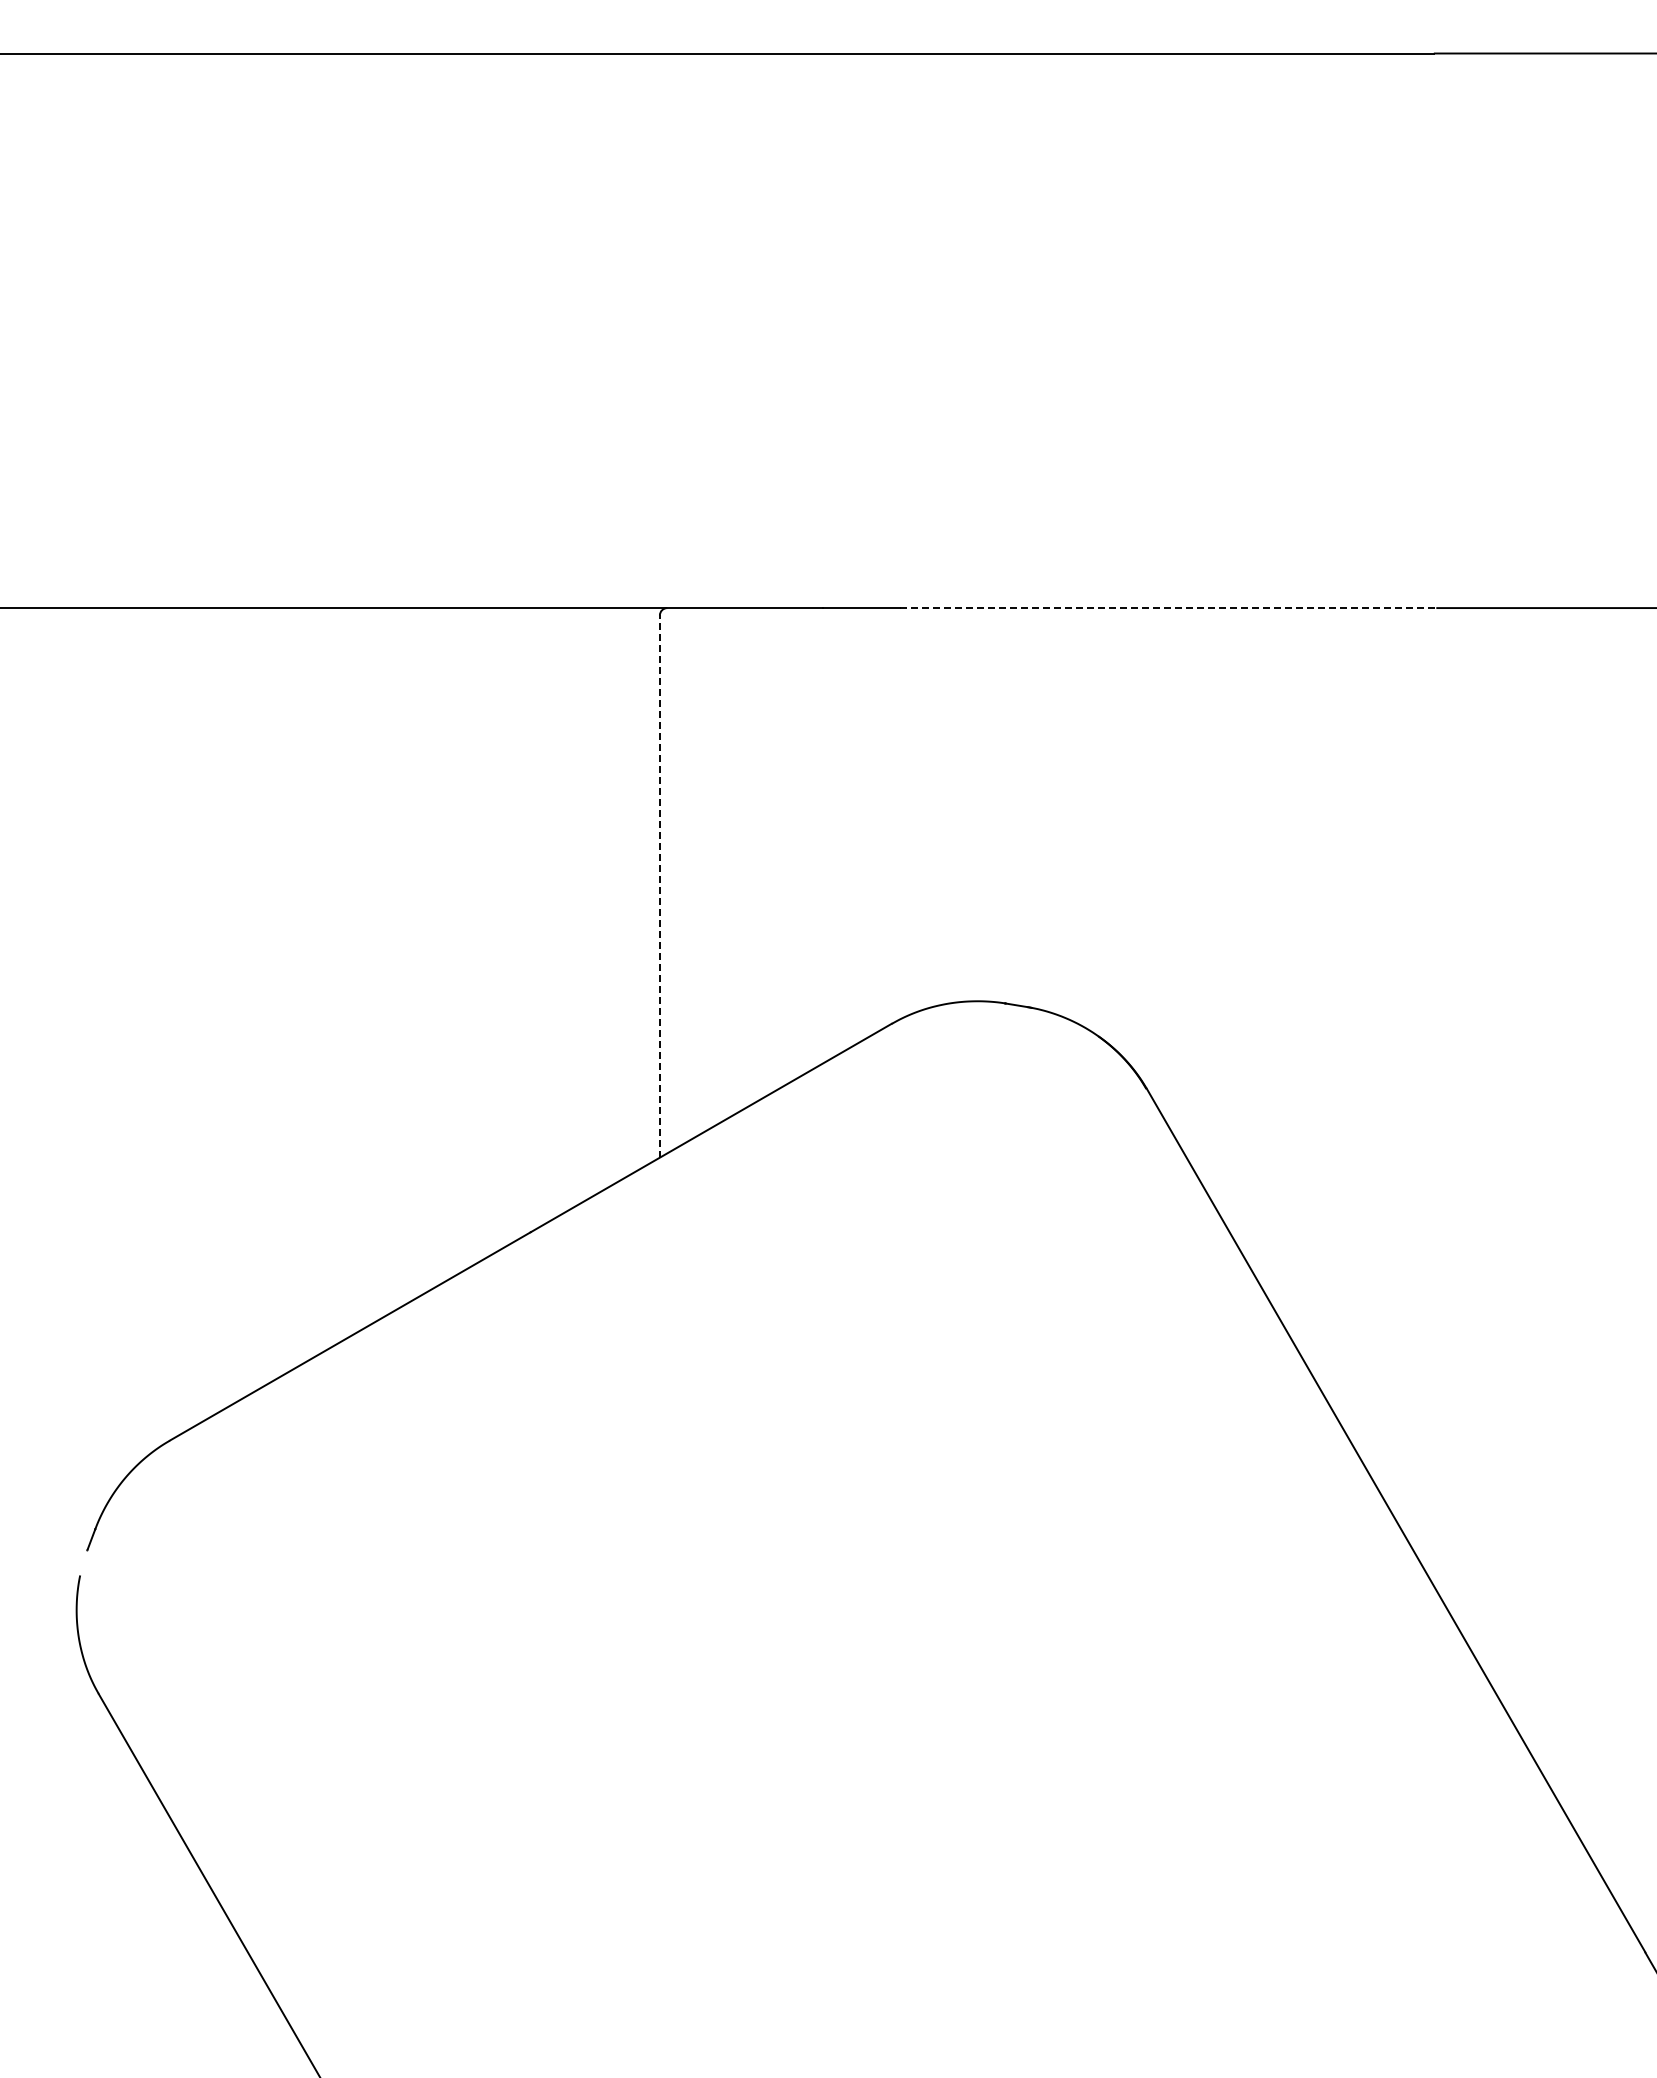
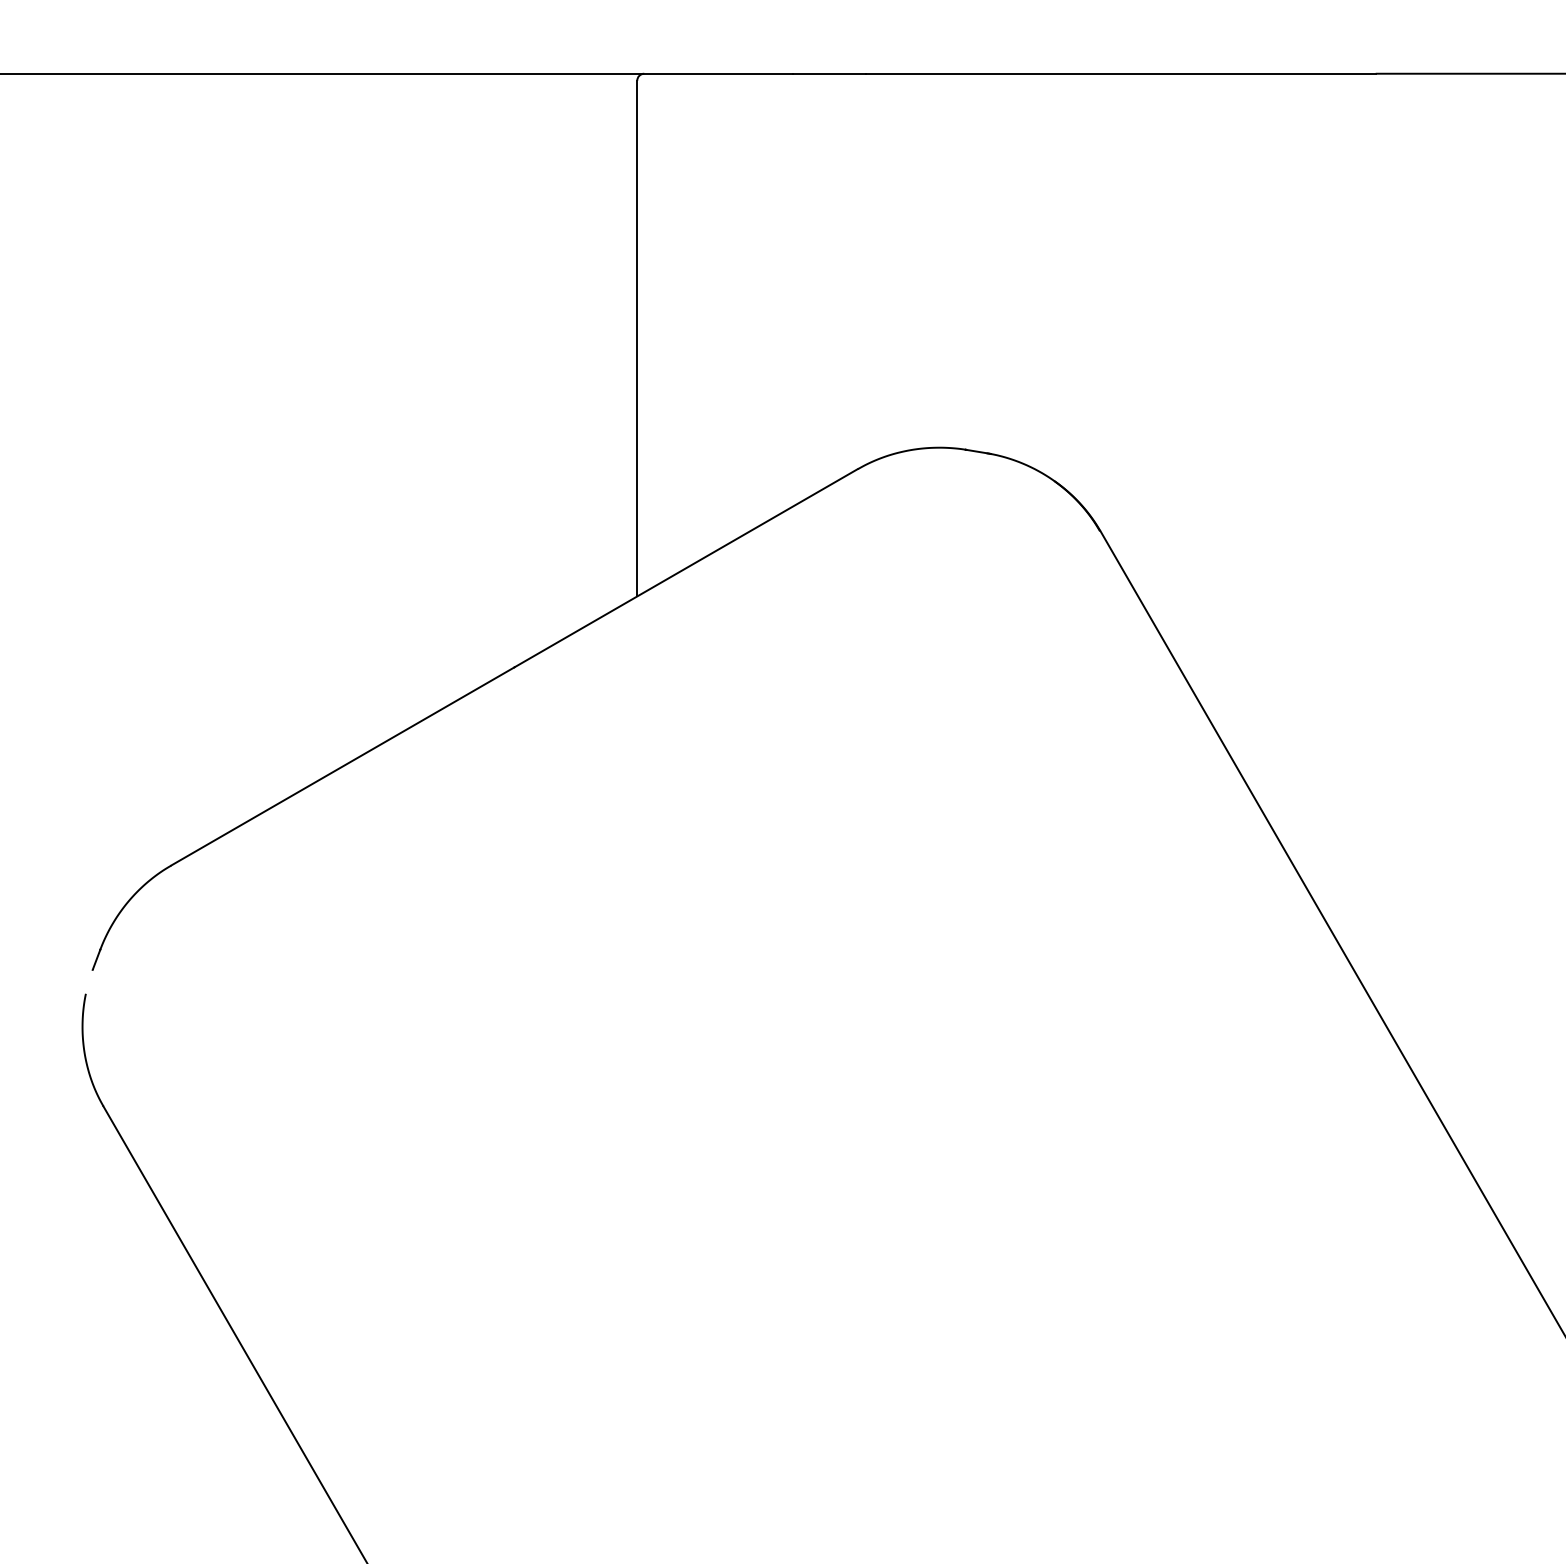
line: (1168, 608) -> (1120, 74), dashed -> solid
line: (659, 886) -> (636, 338), dashed -> solid

